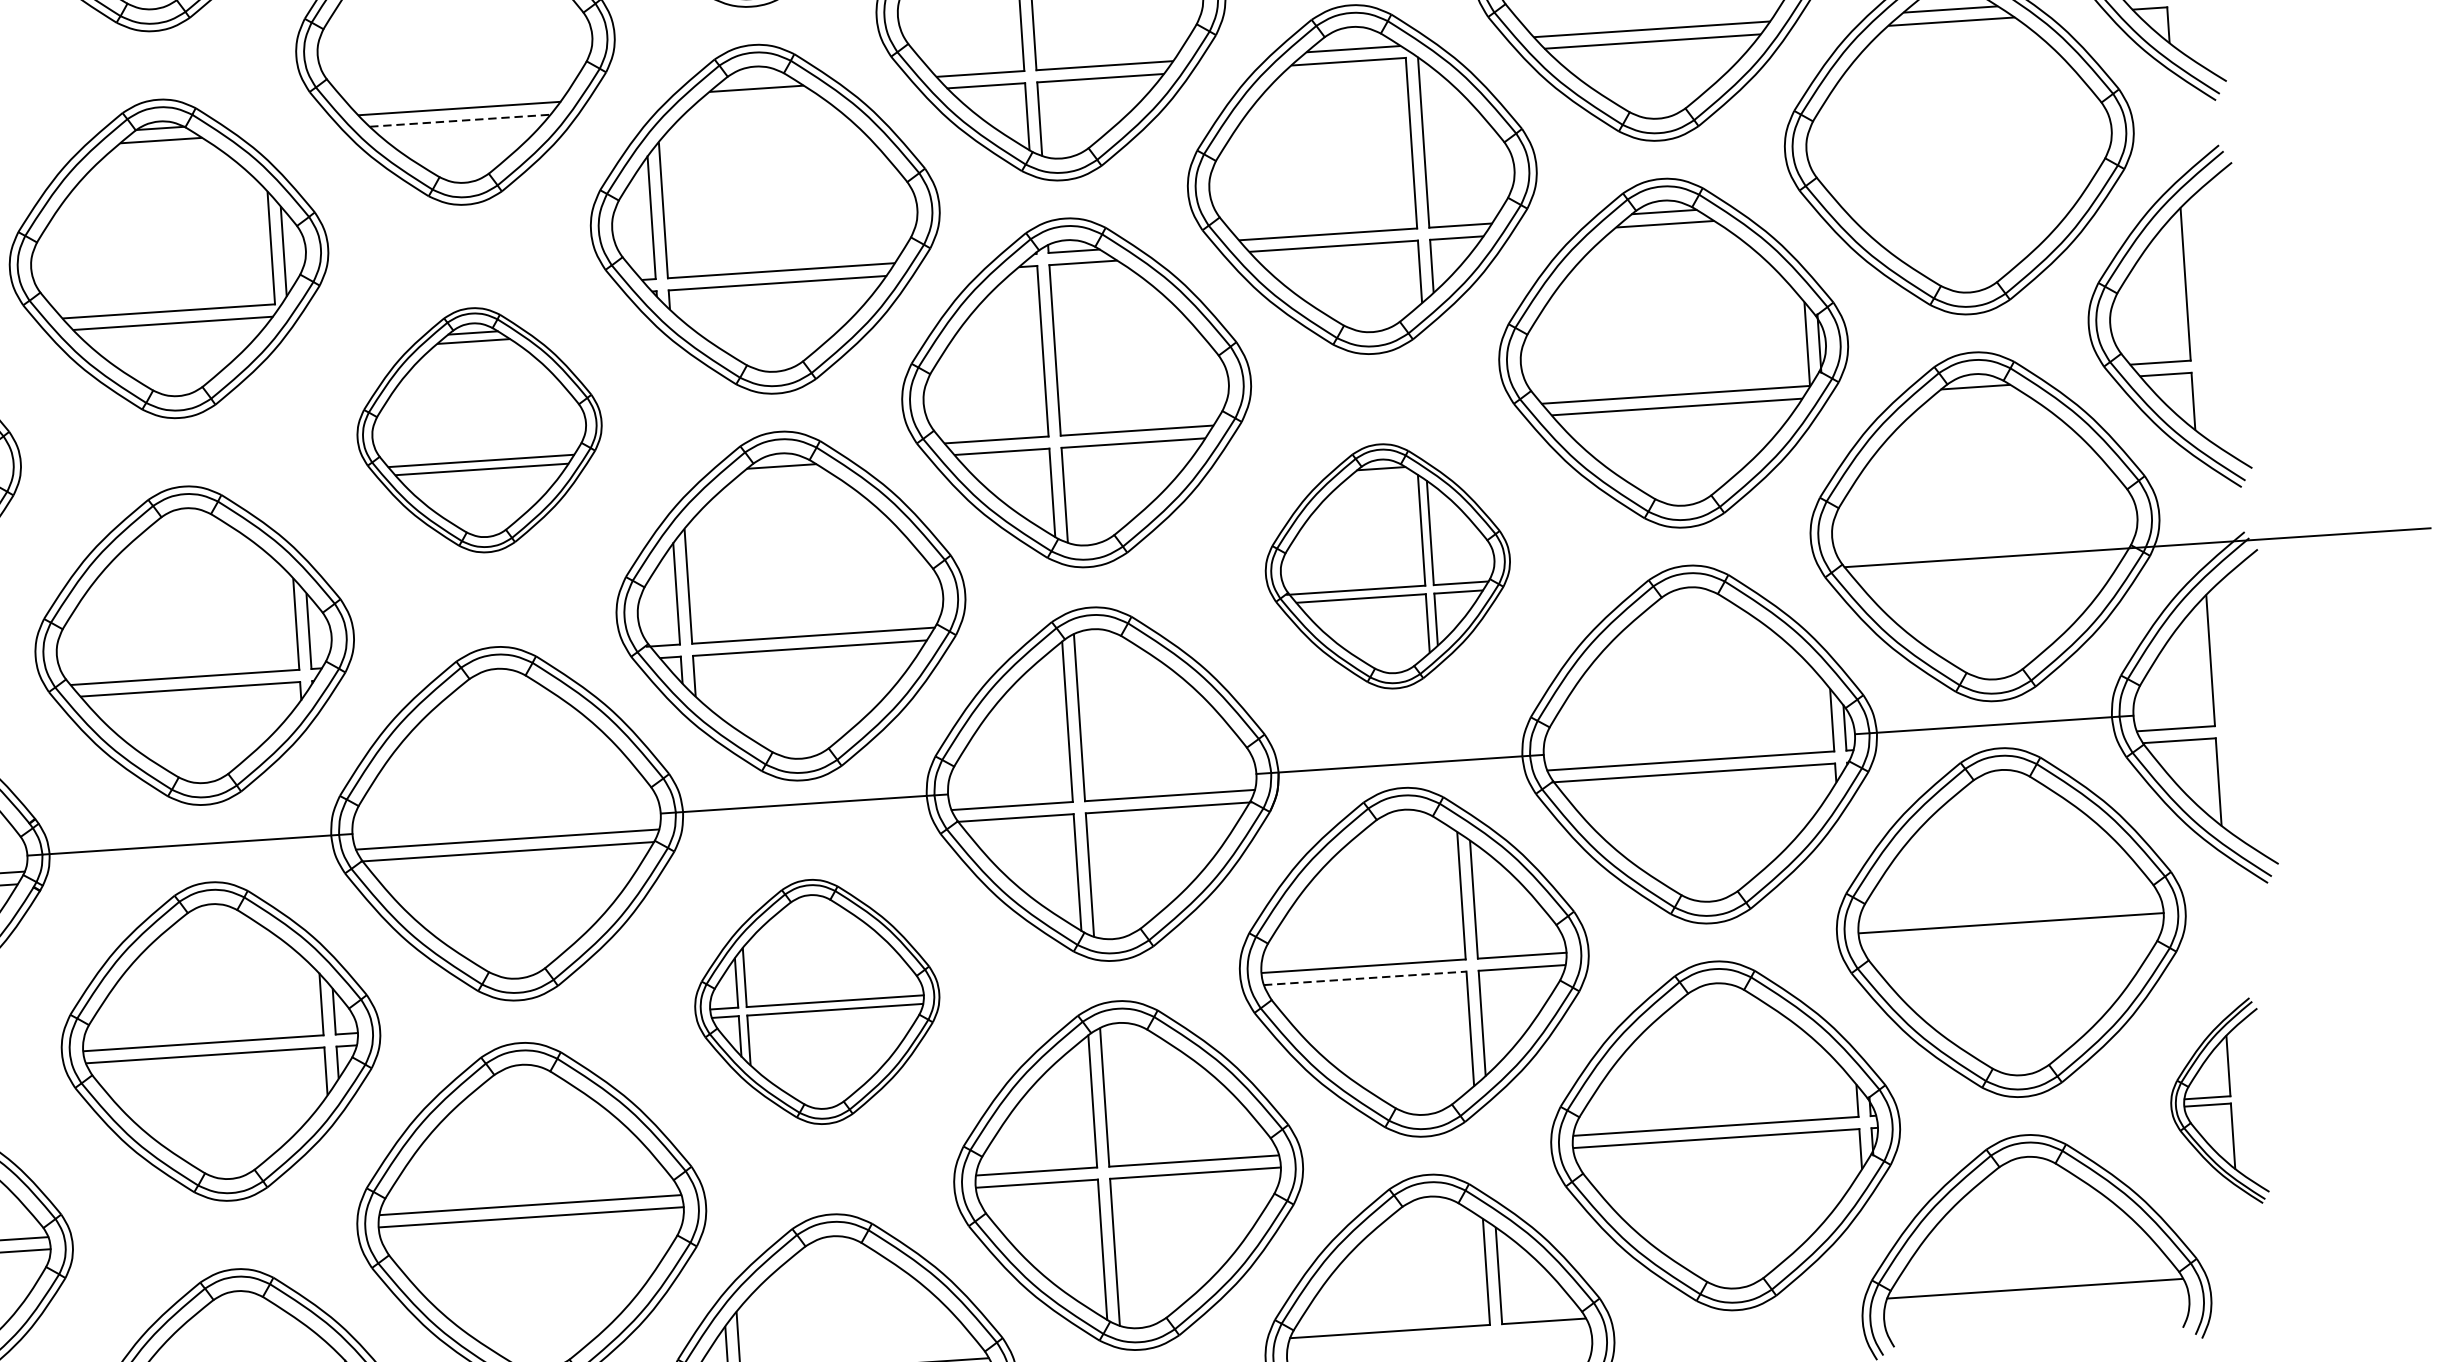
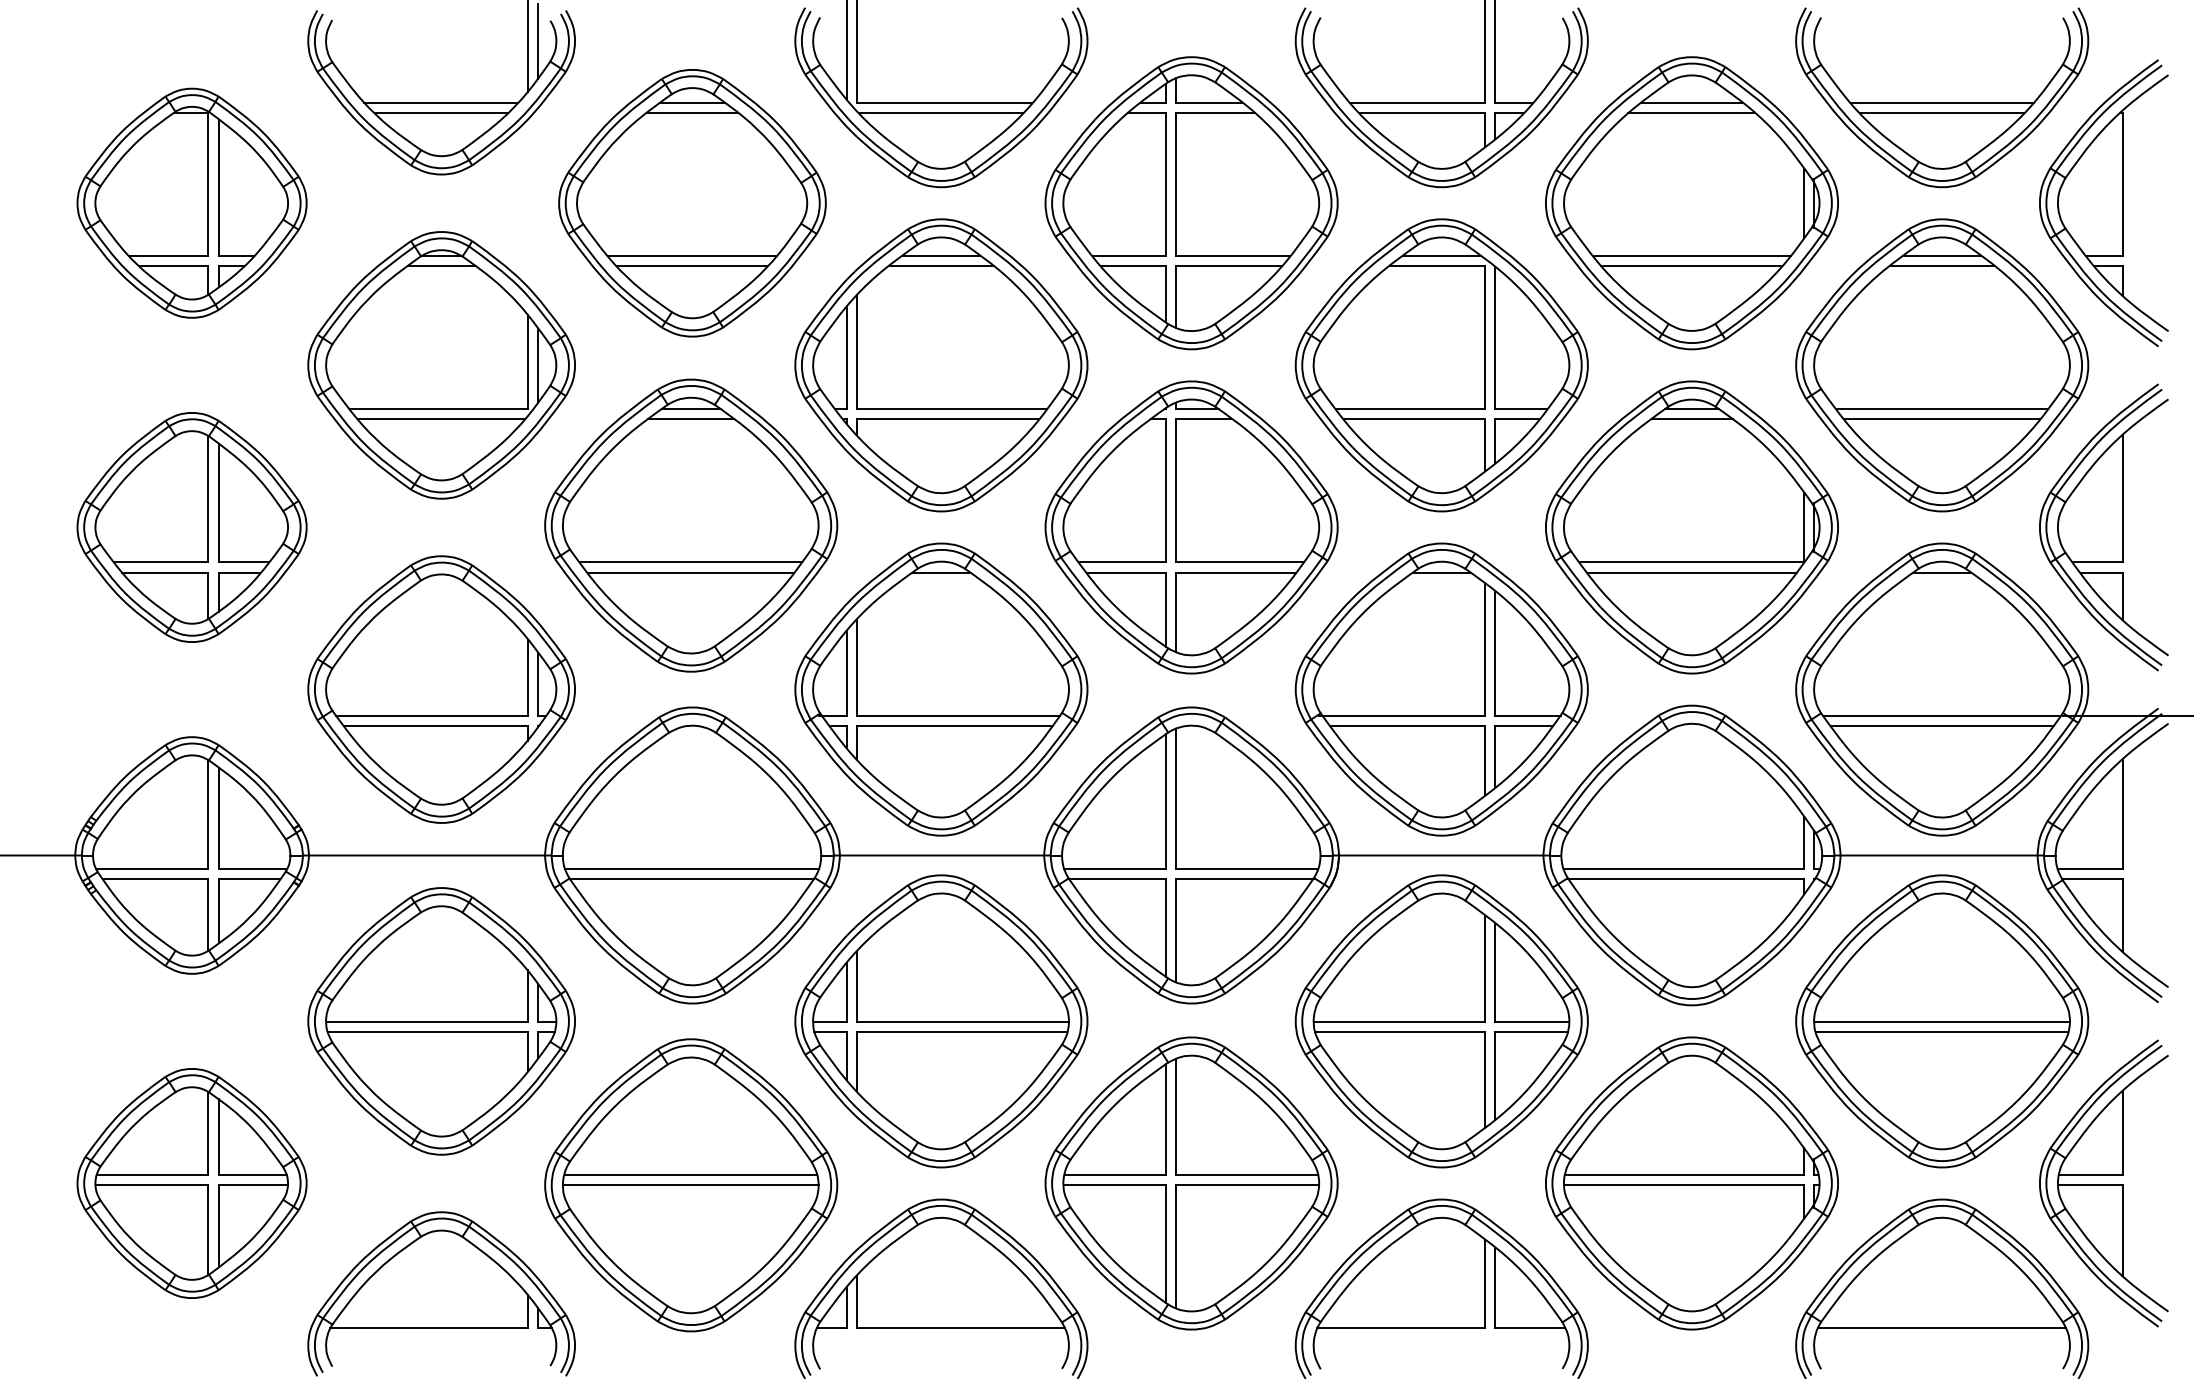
line: (757, 101) -> (941, 266), added
line: (460, 121) -> (692, 266), dashed -> solid
line: (1961, 192) -> (1941, 409), added
line: (1963, 204) -> (1942, 419), added
part: (479, 430) -> (691, 525), size x1.43
part: (1387, 566) -> (1441, 689), size x1.43
line: (1987, 569) -> (1941, 725), added
line: (2011, 935) -> (1941, 1032), added
line: (1364, 978) -> (1399, 1032), dashed -> solid
part: (817, 1002) -> (941, 1021), size x1.43
part: (2216, 1103) -> (2103, 1183), size x1.67

